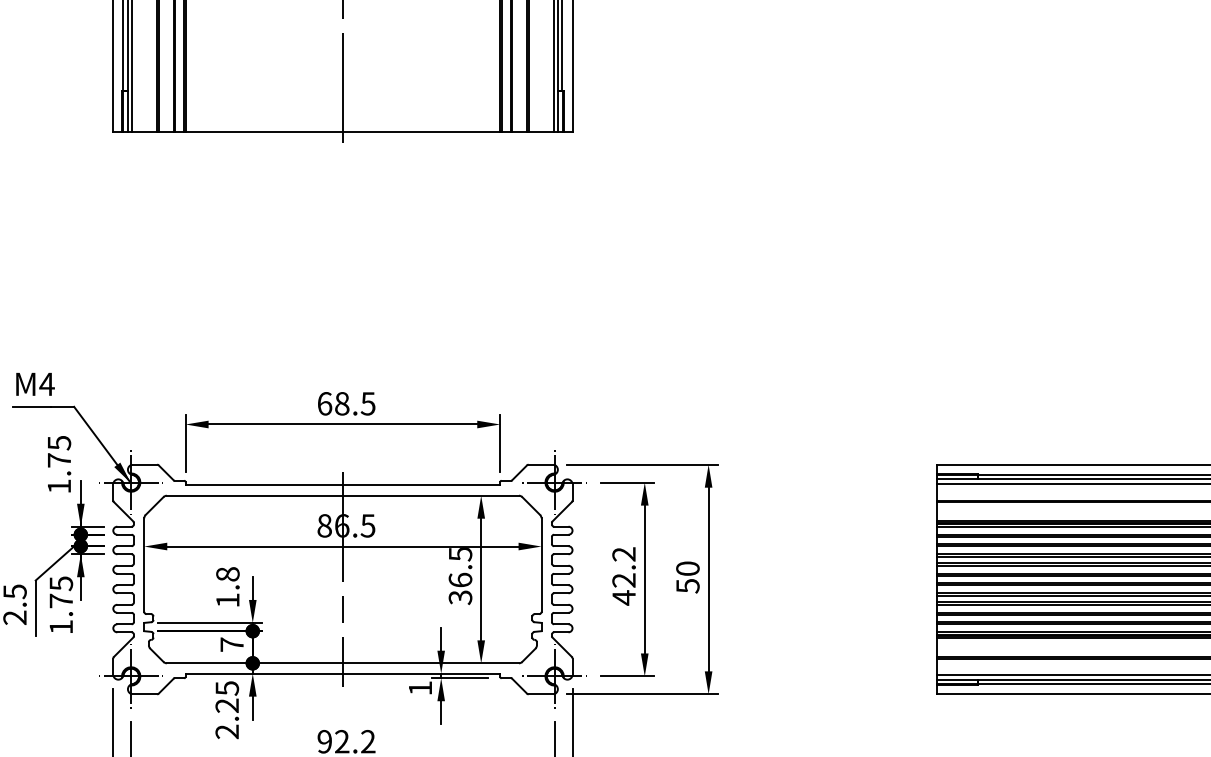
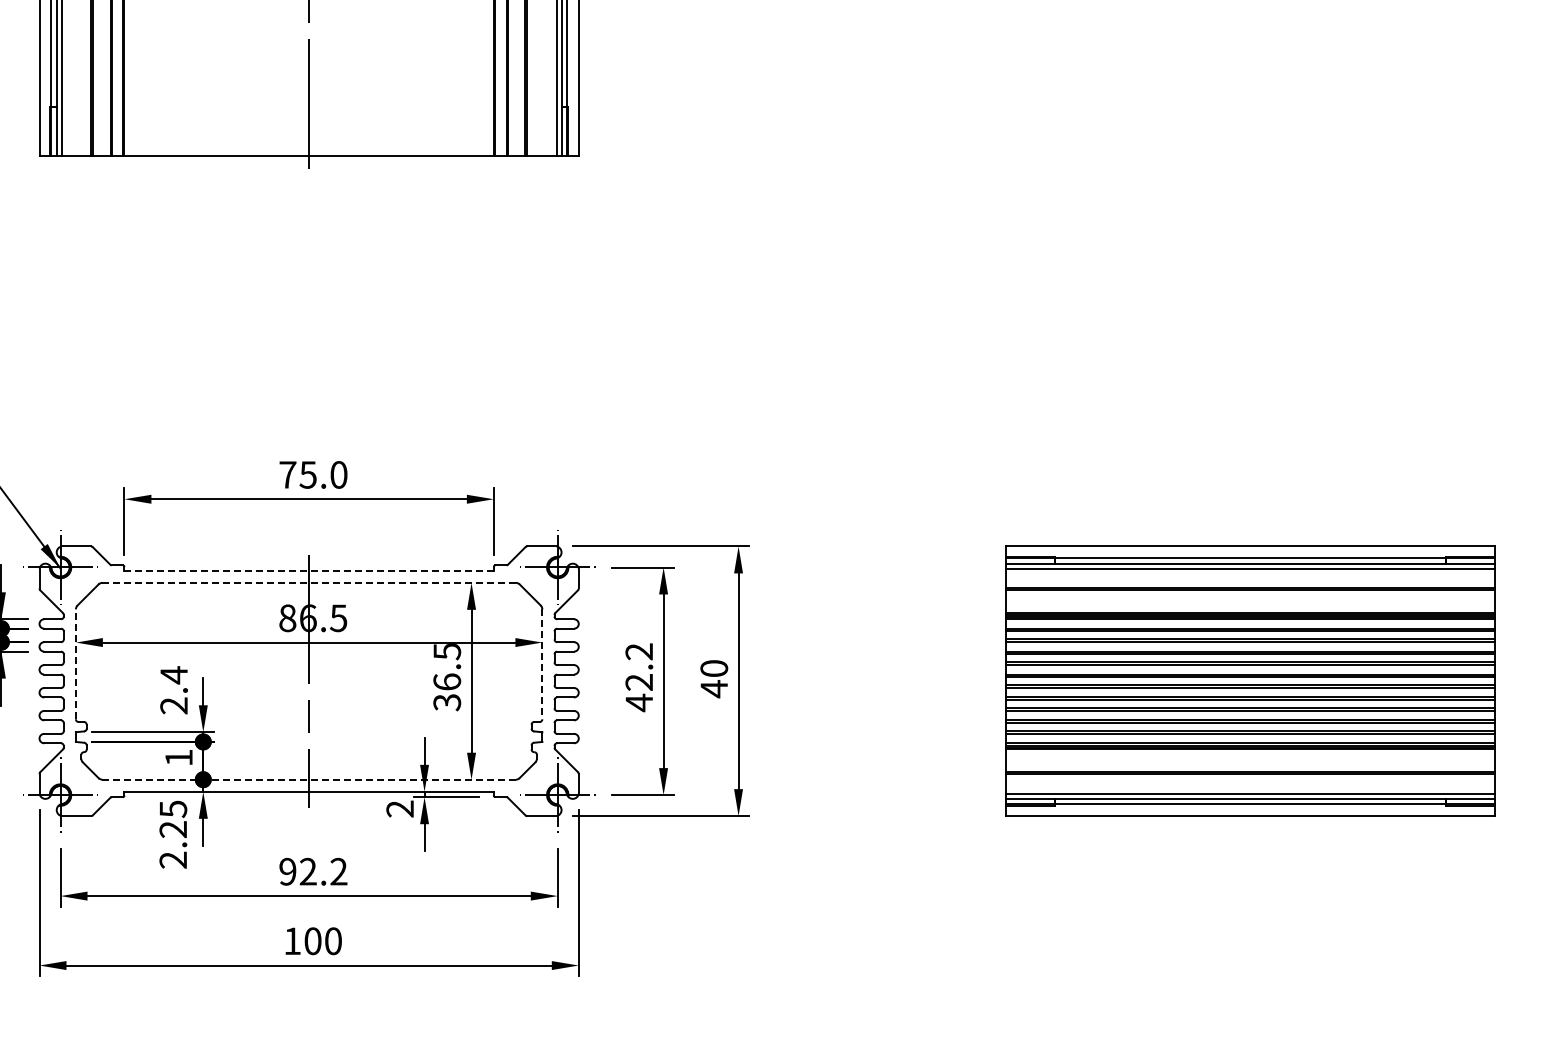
text: (346, 403) -> (313, 474), 68.5 -> 75.0
line: (343, 485) -> (309, 570), solid -> dashed
line: (343, 495) -> (309, 582), solid -> dashed
line: (143, 565) -> (75, 664), solid -> dashed
line: (541, 565) -> (542, 664), solid -> dashed
text: (688, 586) -> (714, 689), 50 -> 40
text: (227, 587) -> (173, 690), 1.8 -> 2.4
text: (231, 644) -> (178, 757), 7 -> 1
line: (343, 663) -> (309, 779), solid -> dashed
text: (419, 687) -> (399, 808), 1 -> 2

